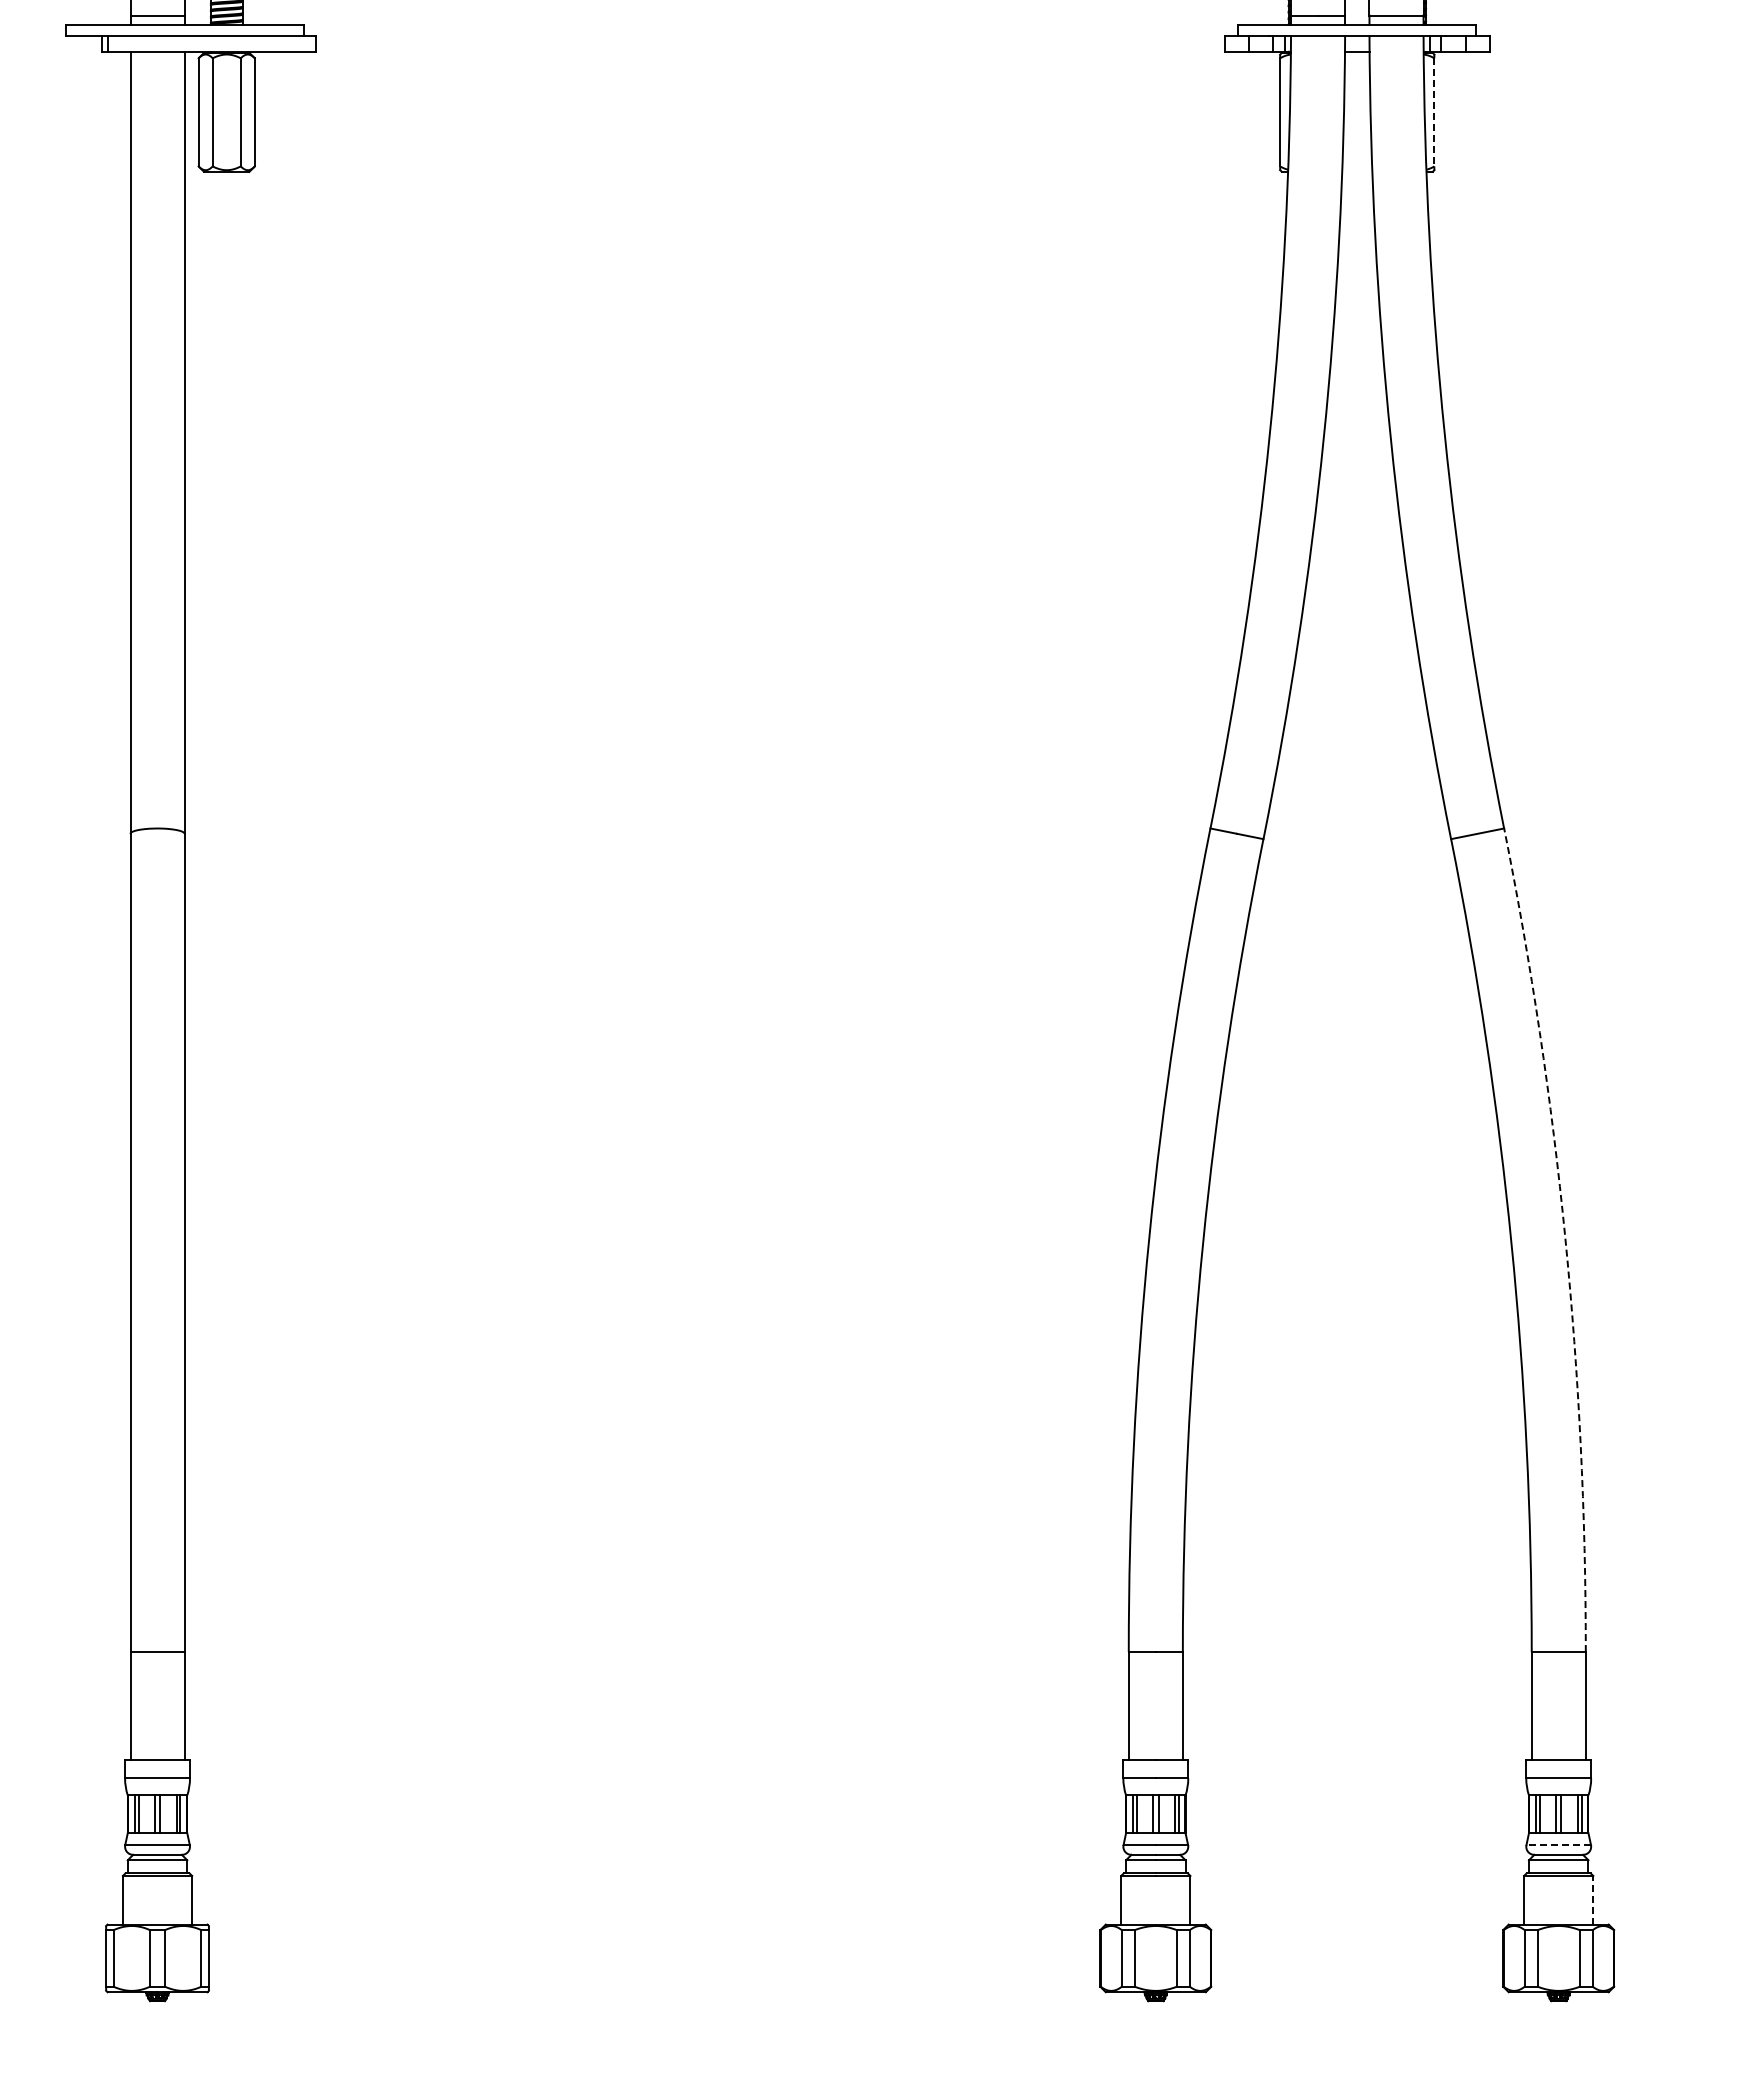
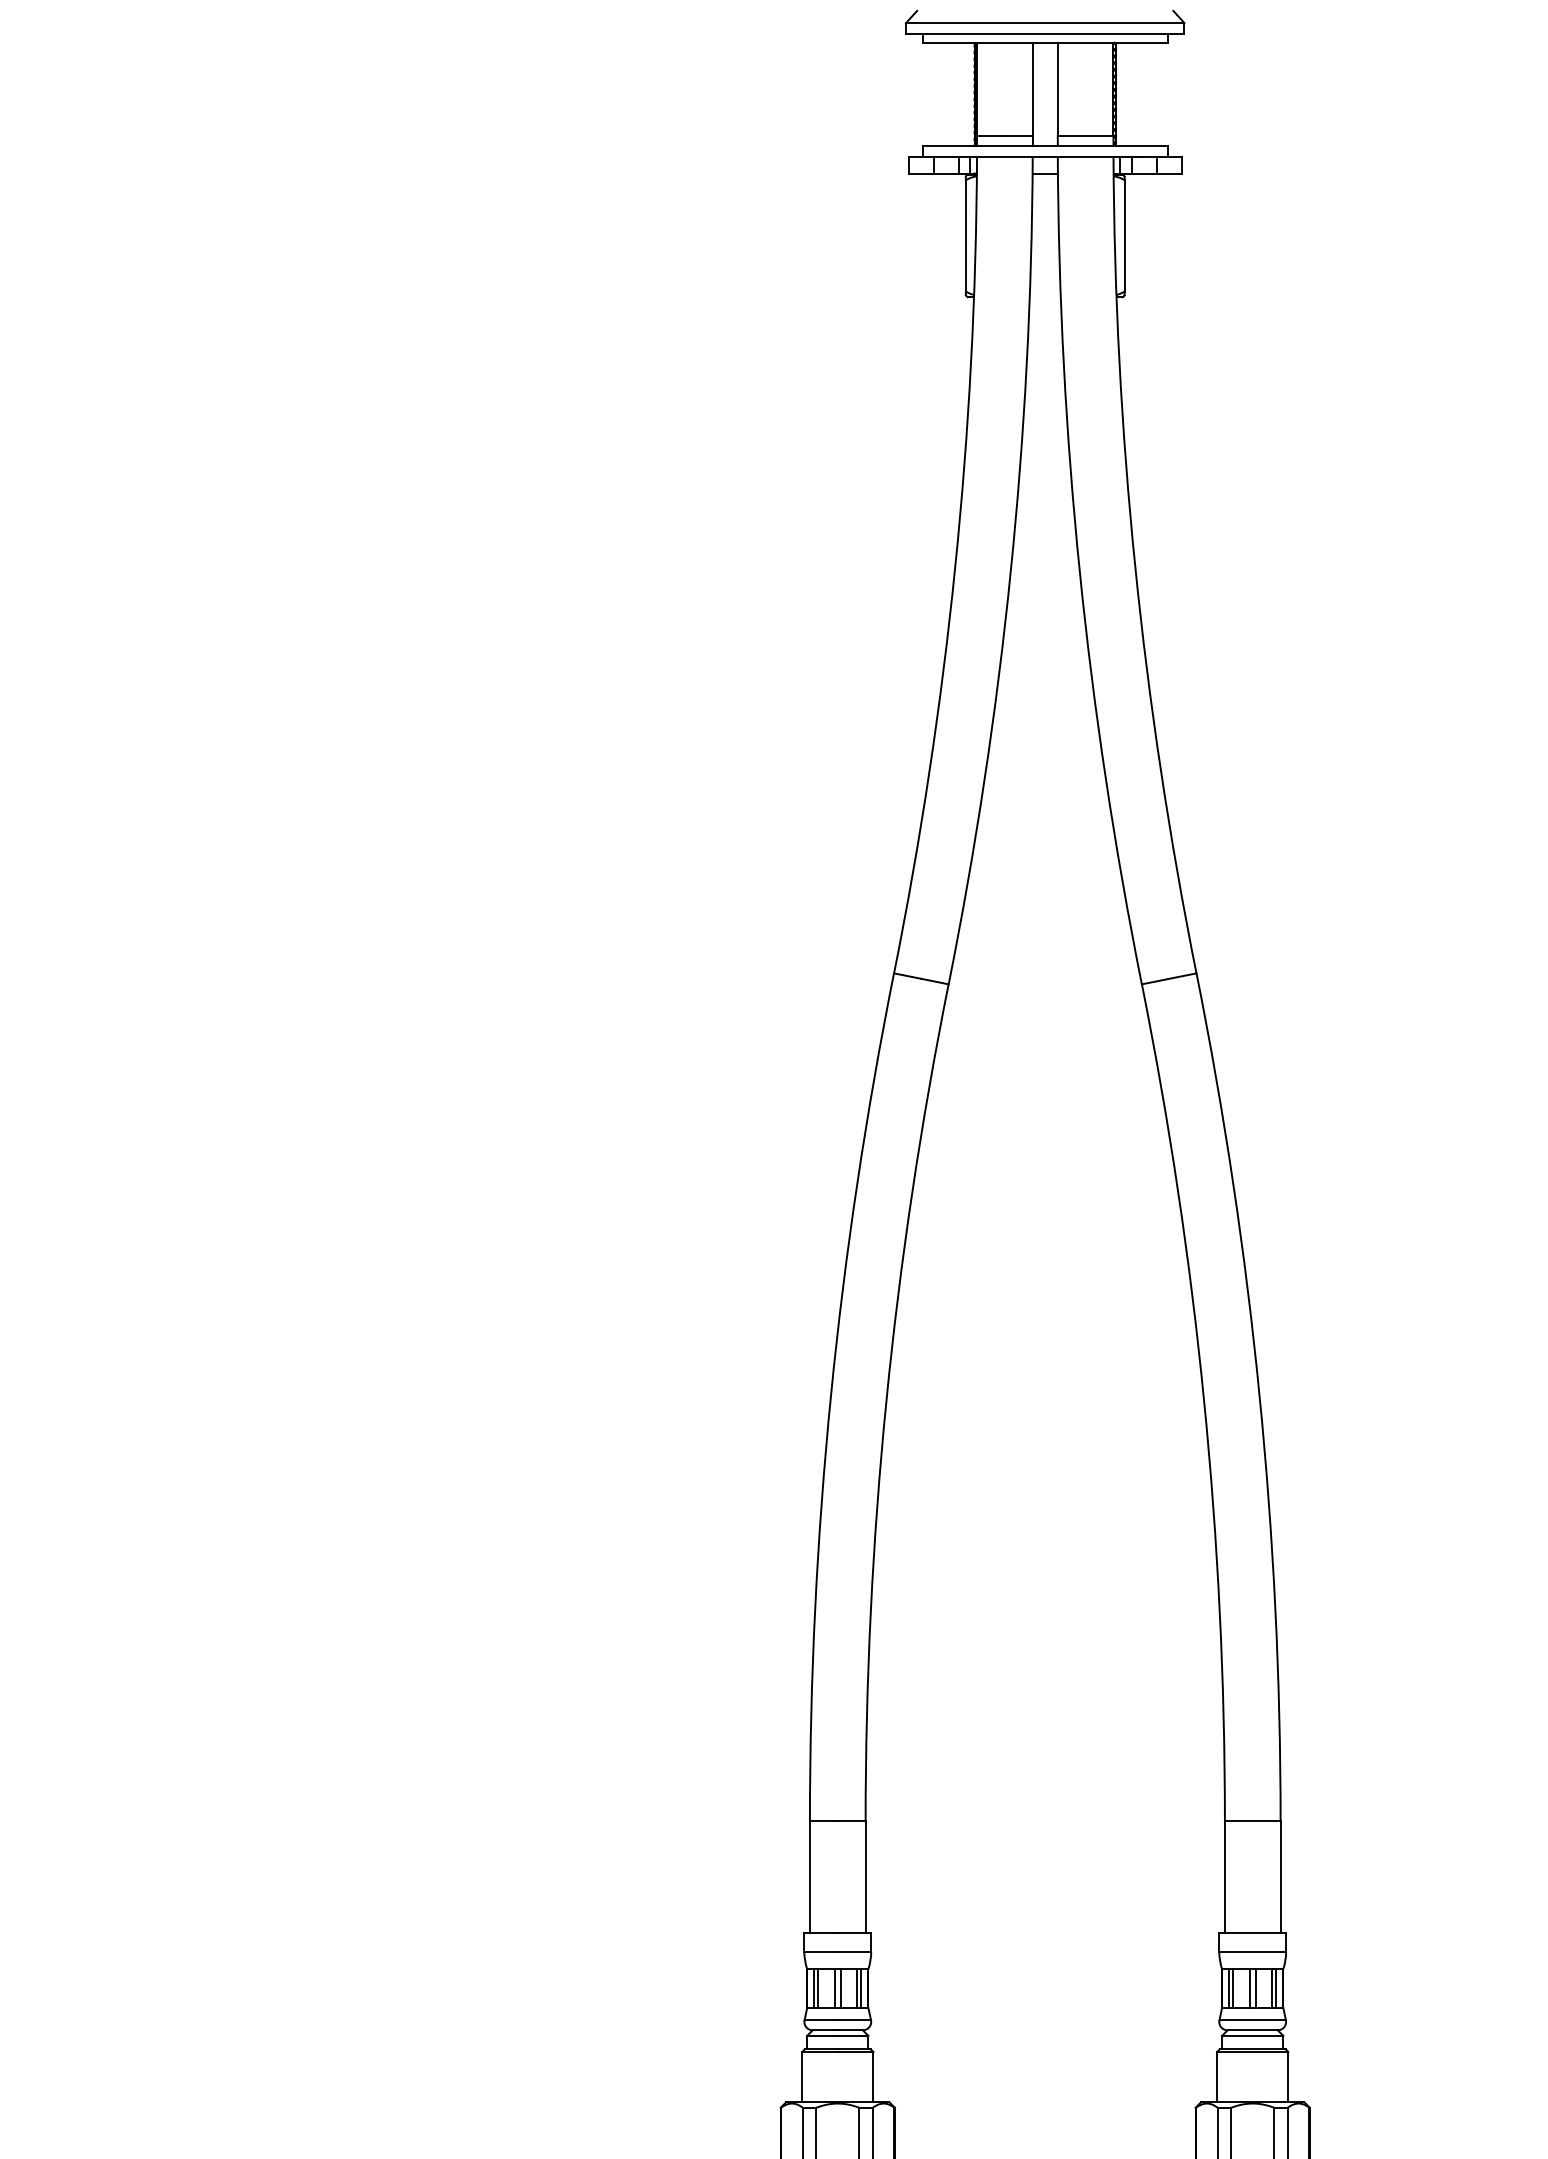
line: (1434, 112) -> (1124, 236), dashed -> solid
arc: (1565, 1238) -> (1259, 1395), dashed -> solid
line: (1558, 1845) -> (1252, 2020), dashed -> solid
line: (1593, 1899) -> (1288, 2076), dashed -> solid

